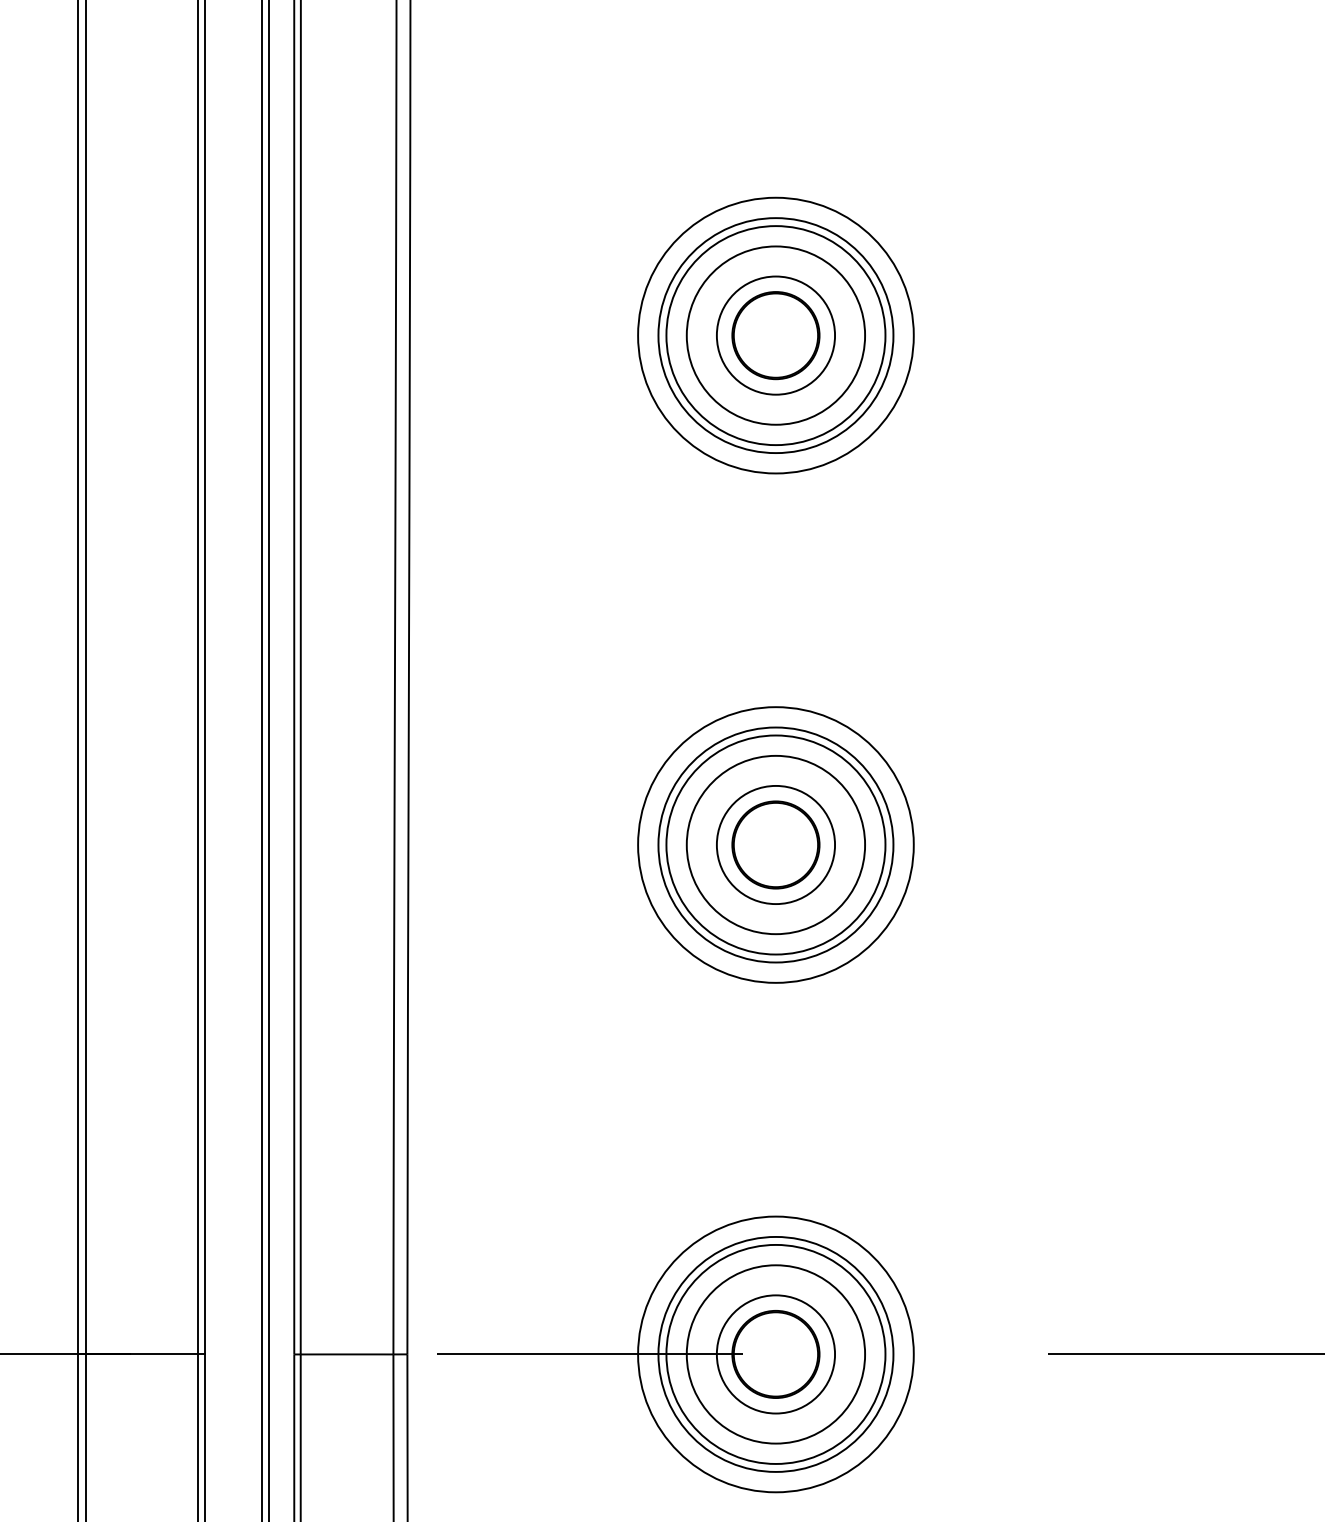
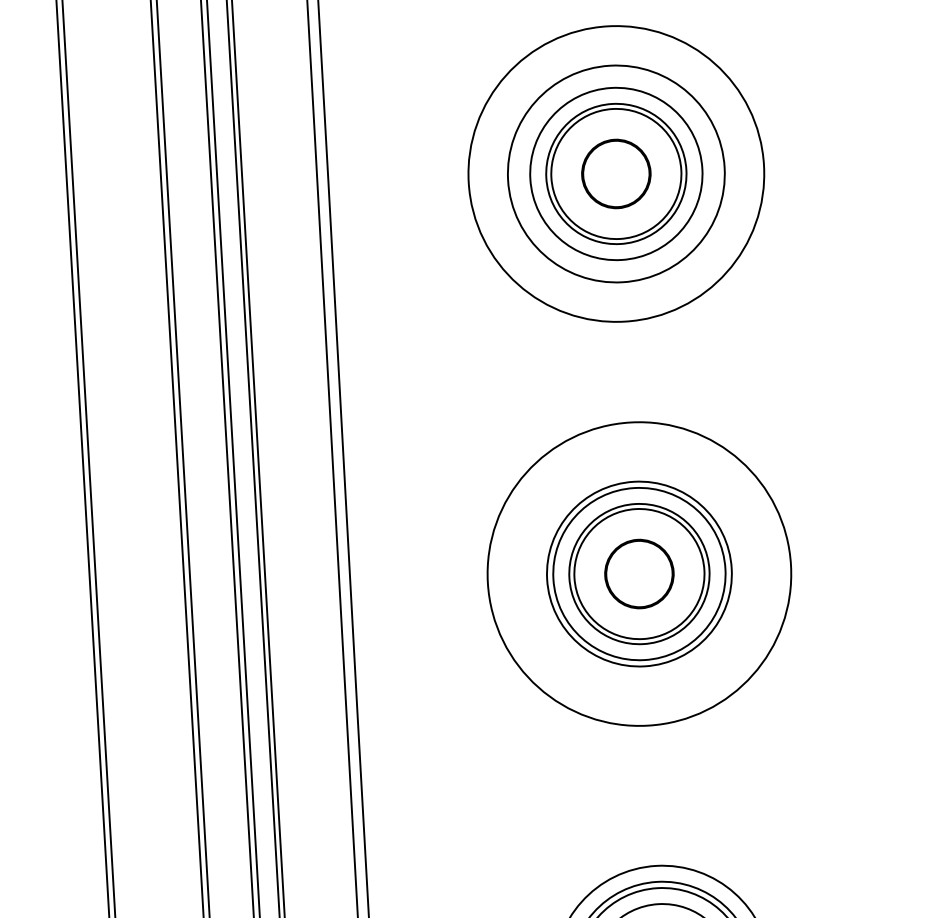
circle: (775, 335) -> (616, 173), size x1.4
circle: (775, 335) -> (616, 173), size x1.6
circle: (775, 844) -> (639, 573), size x1.4
circle: (775, 844) -> (639, 573), size x1.4

